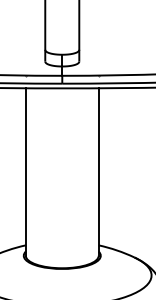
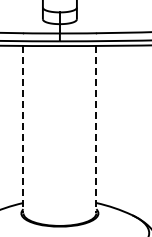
line: (25, 172) -> (23, 130), solid -> dashed
line: (98, 172) -> (96, 130), solid -> dashed

